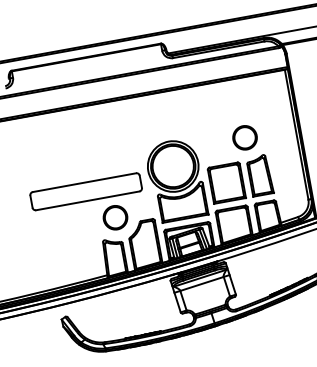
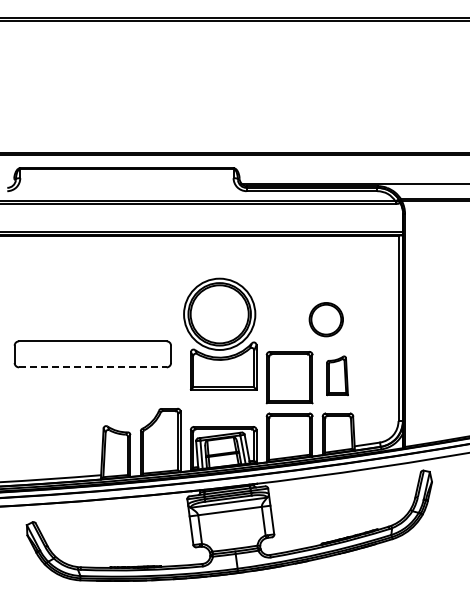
part: (259, 175) -> (337, 375), size x0.7
part: (176, 179) -> (220, 333), moved
line: (87, 201) -> (92, 367), solid -> dashed
part: (115, 217) -> (126, 397), removed

